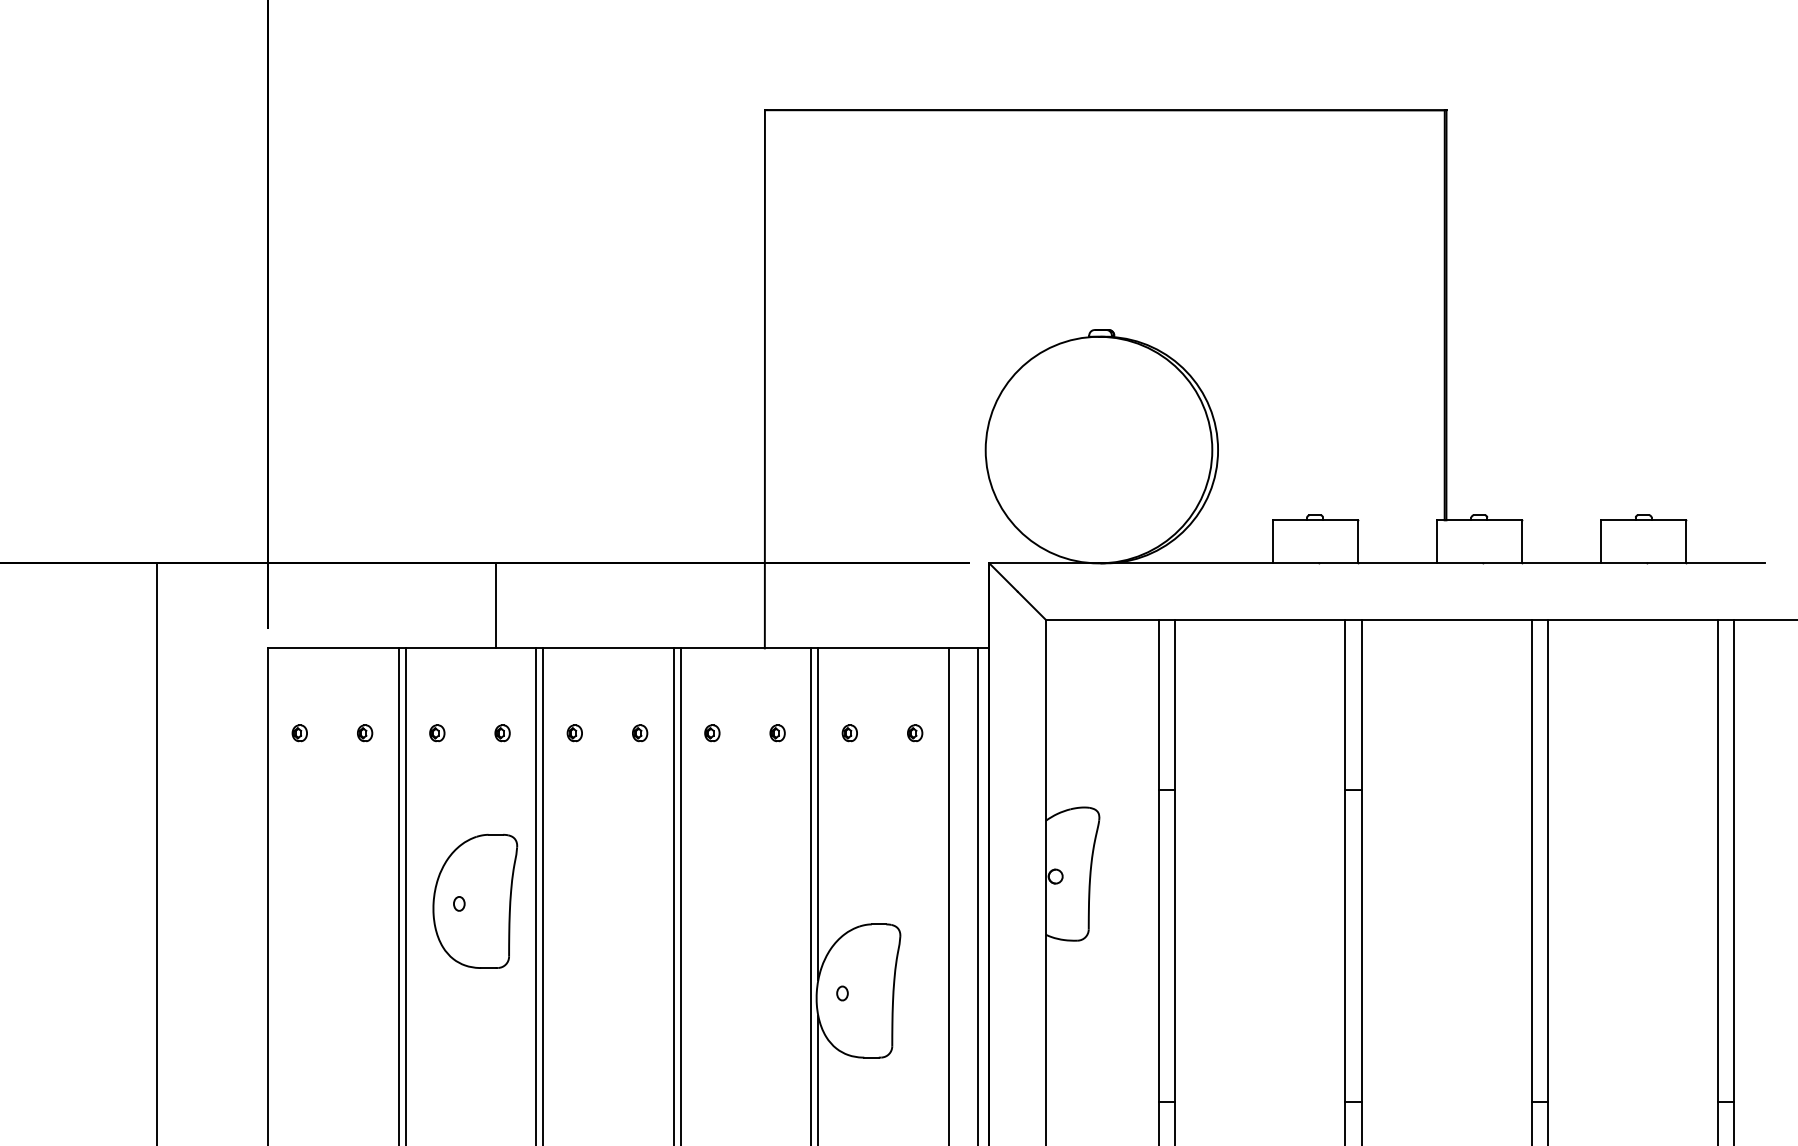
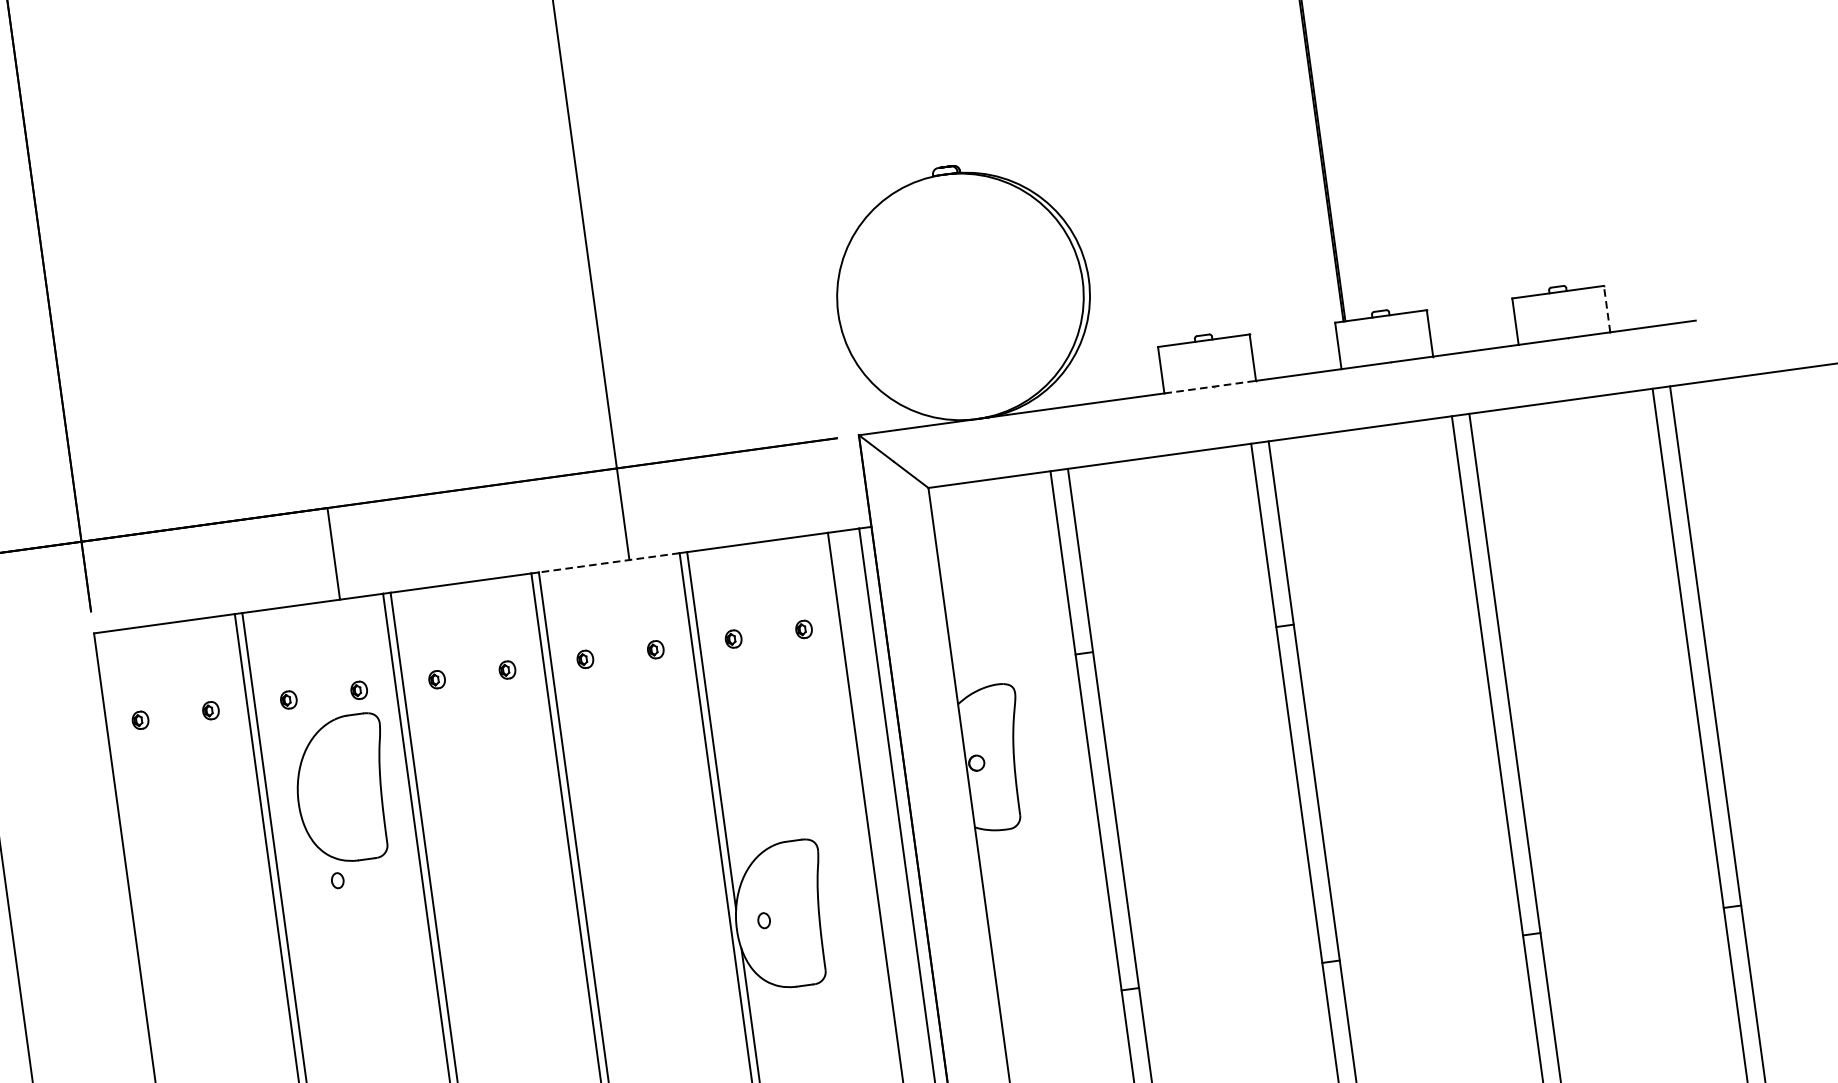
line: (1686, 541) -> (1607, 308), solid -> dashed
line: (1315, 563) -> (1210, 387), solid -> dashed
line: (745, 648) -> (608, 563), solid -> dashed
part: (475, 900) -> (342, 788), moved

